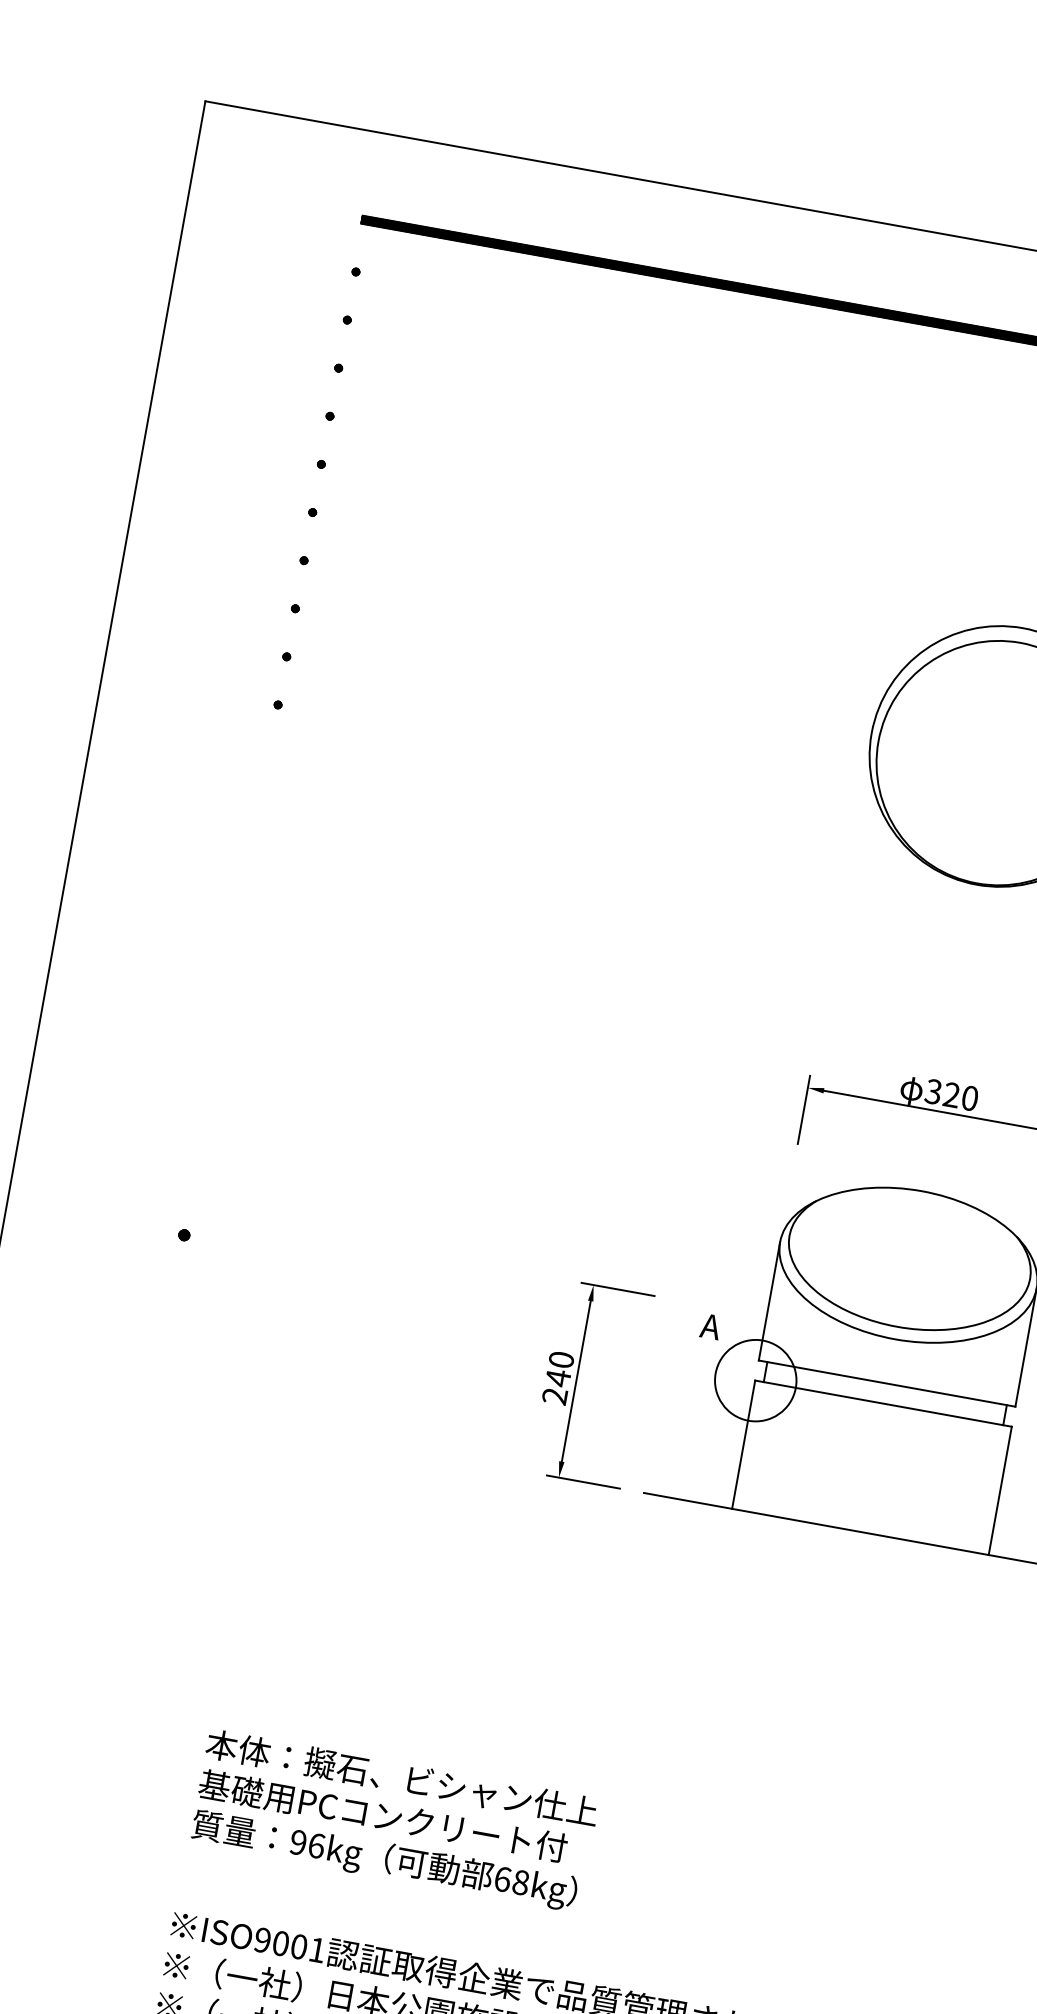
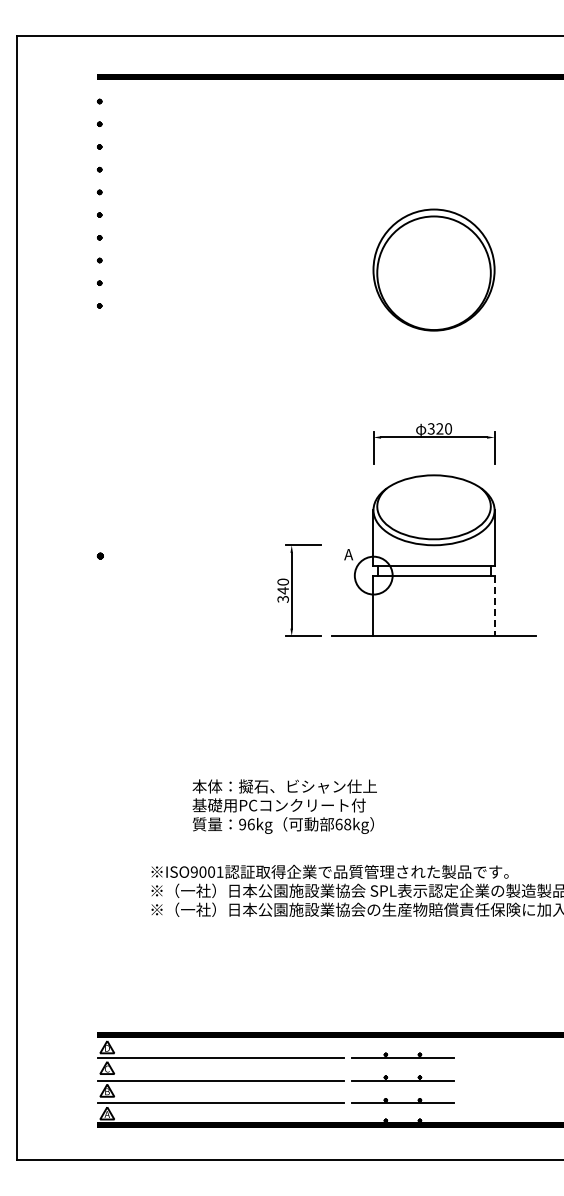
text: (555, 1394) -> (283, 598), 240 -> 340
line: (999, 1492) -> (494, 606), solid -> dashed
text: (394, 1820) -> (284, 806), moved

